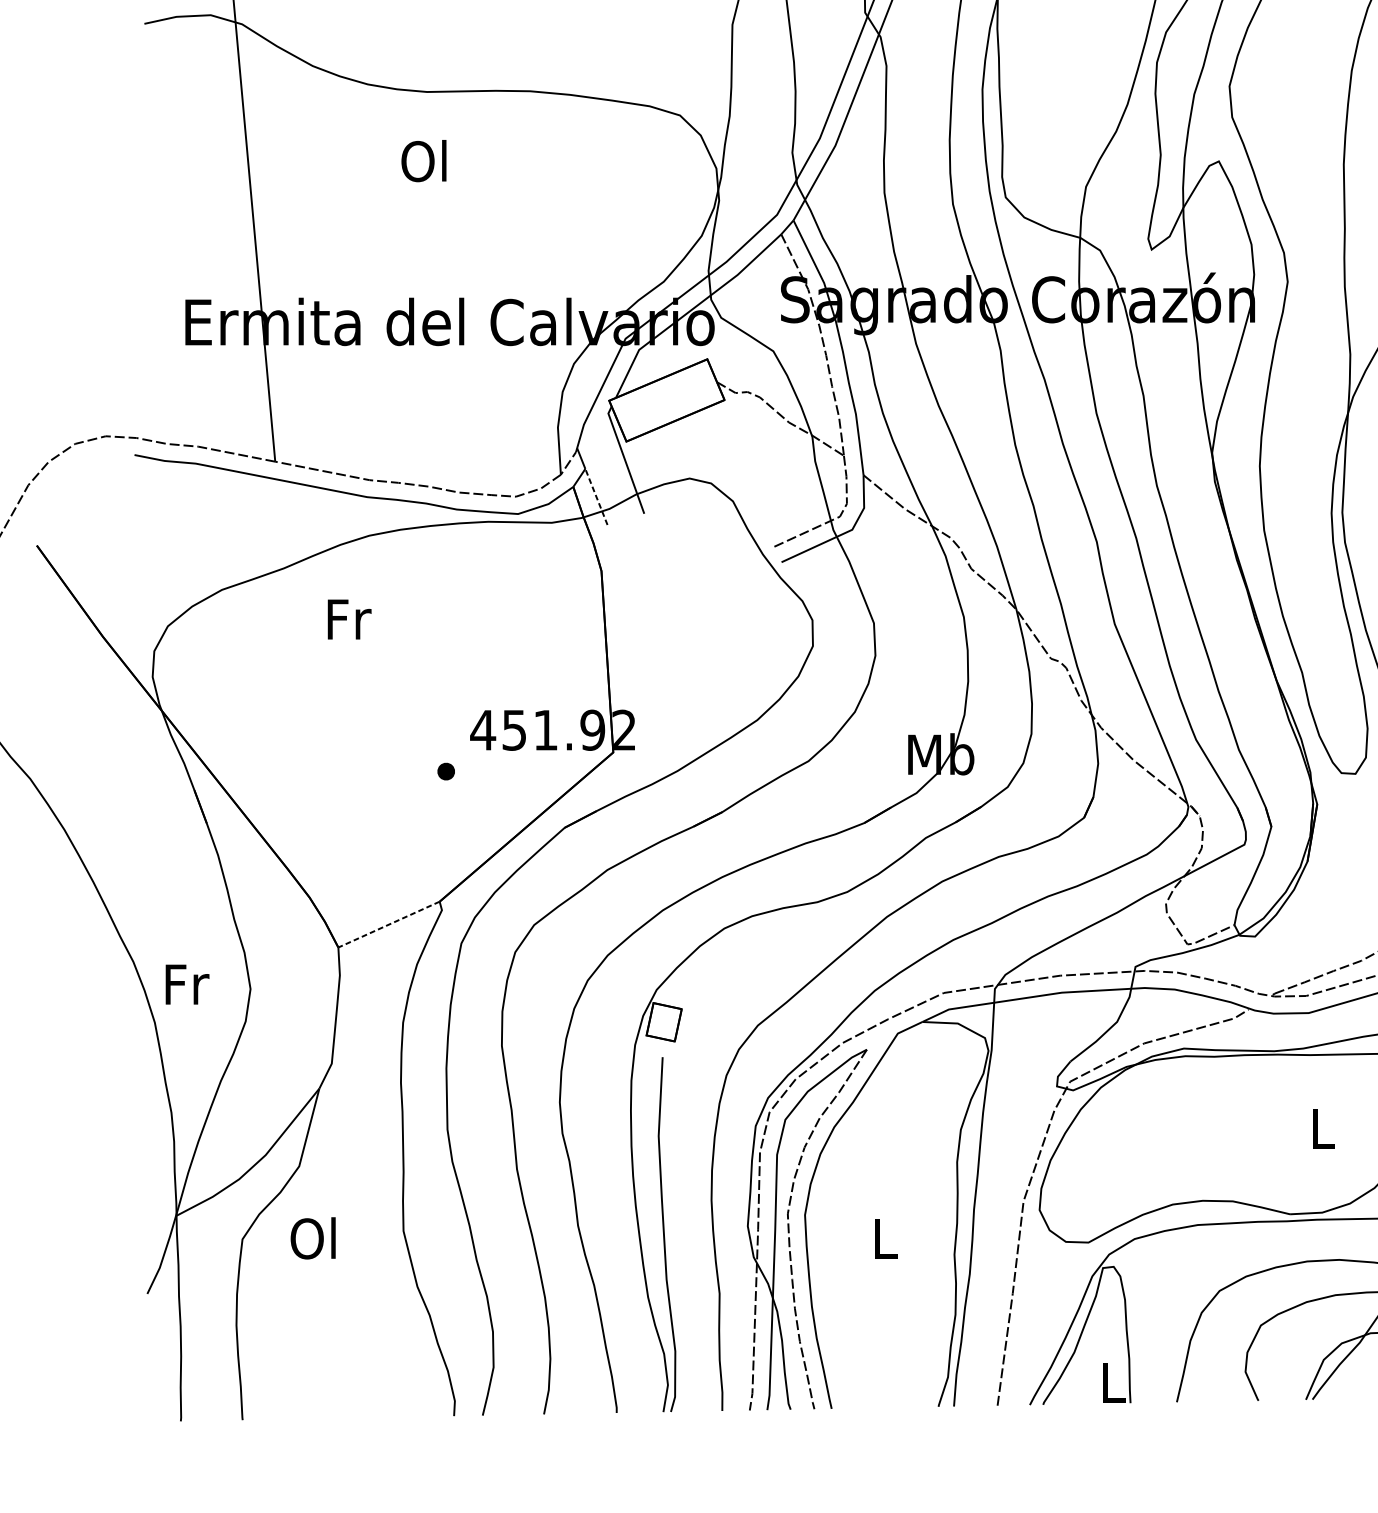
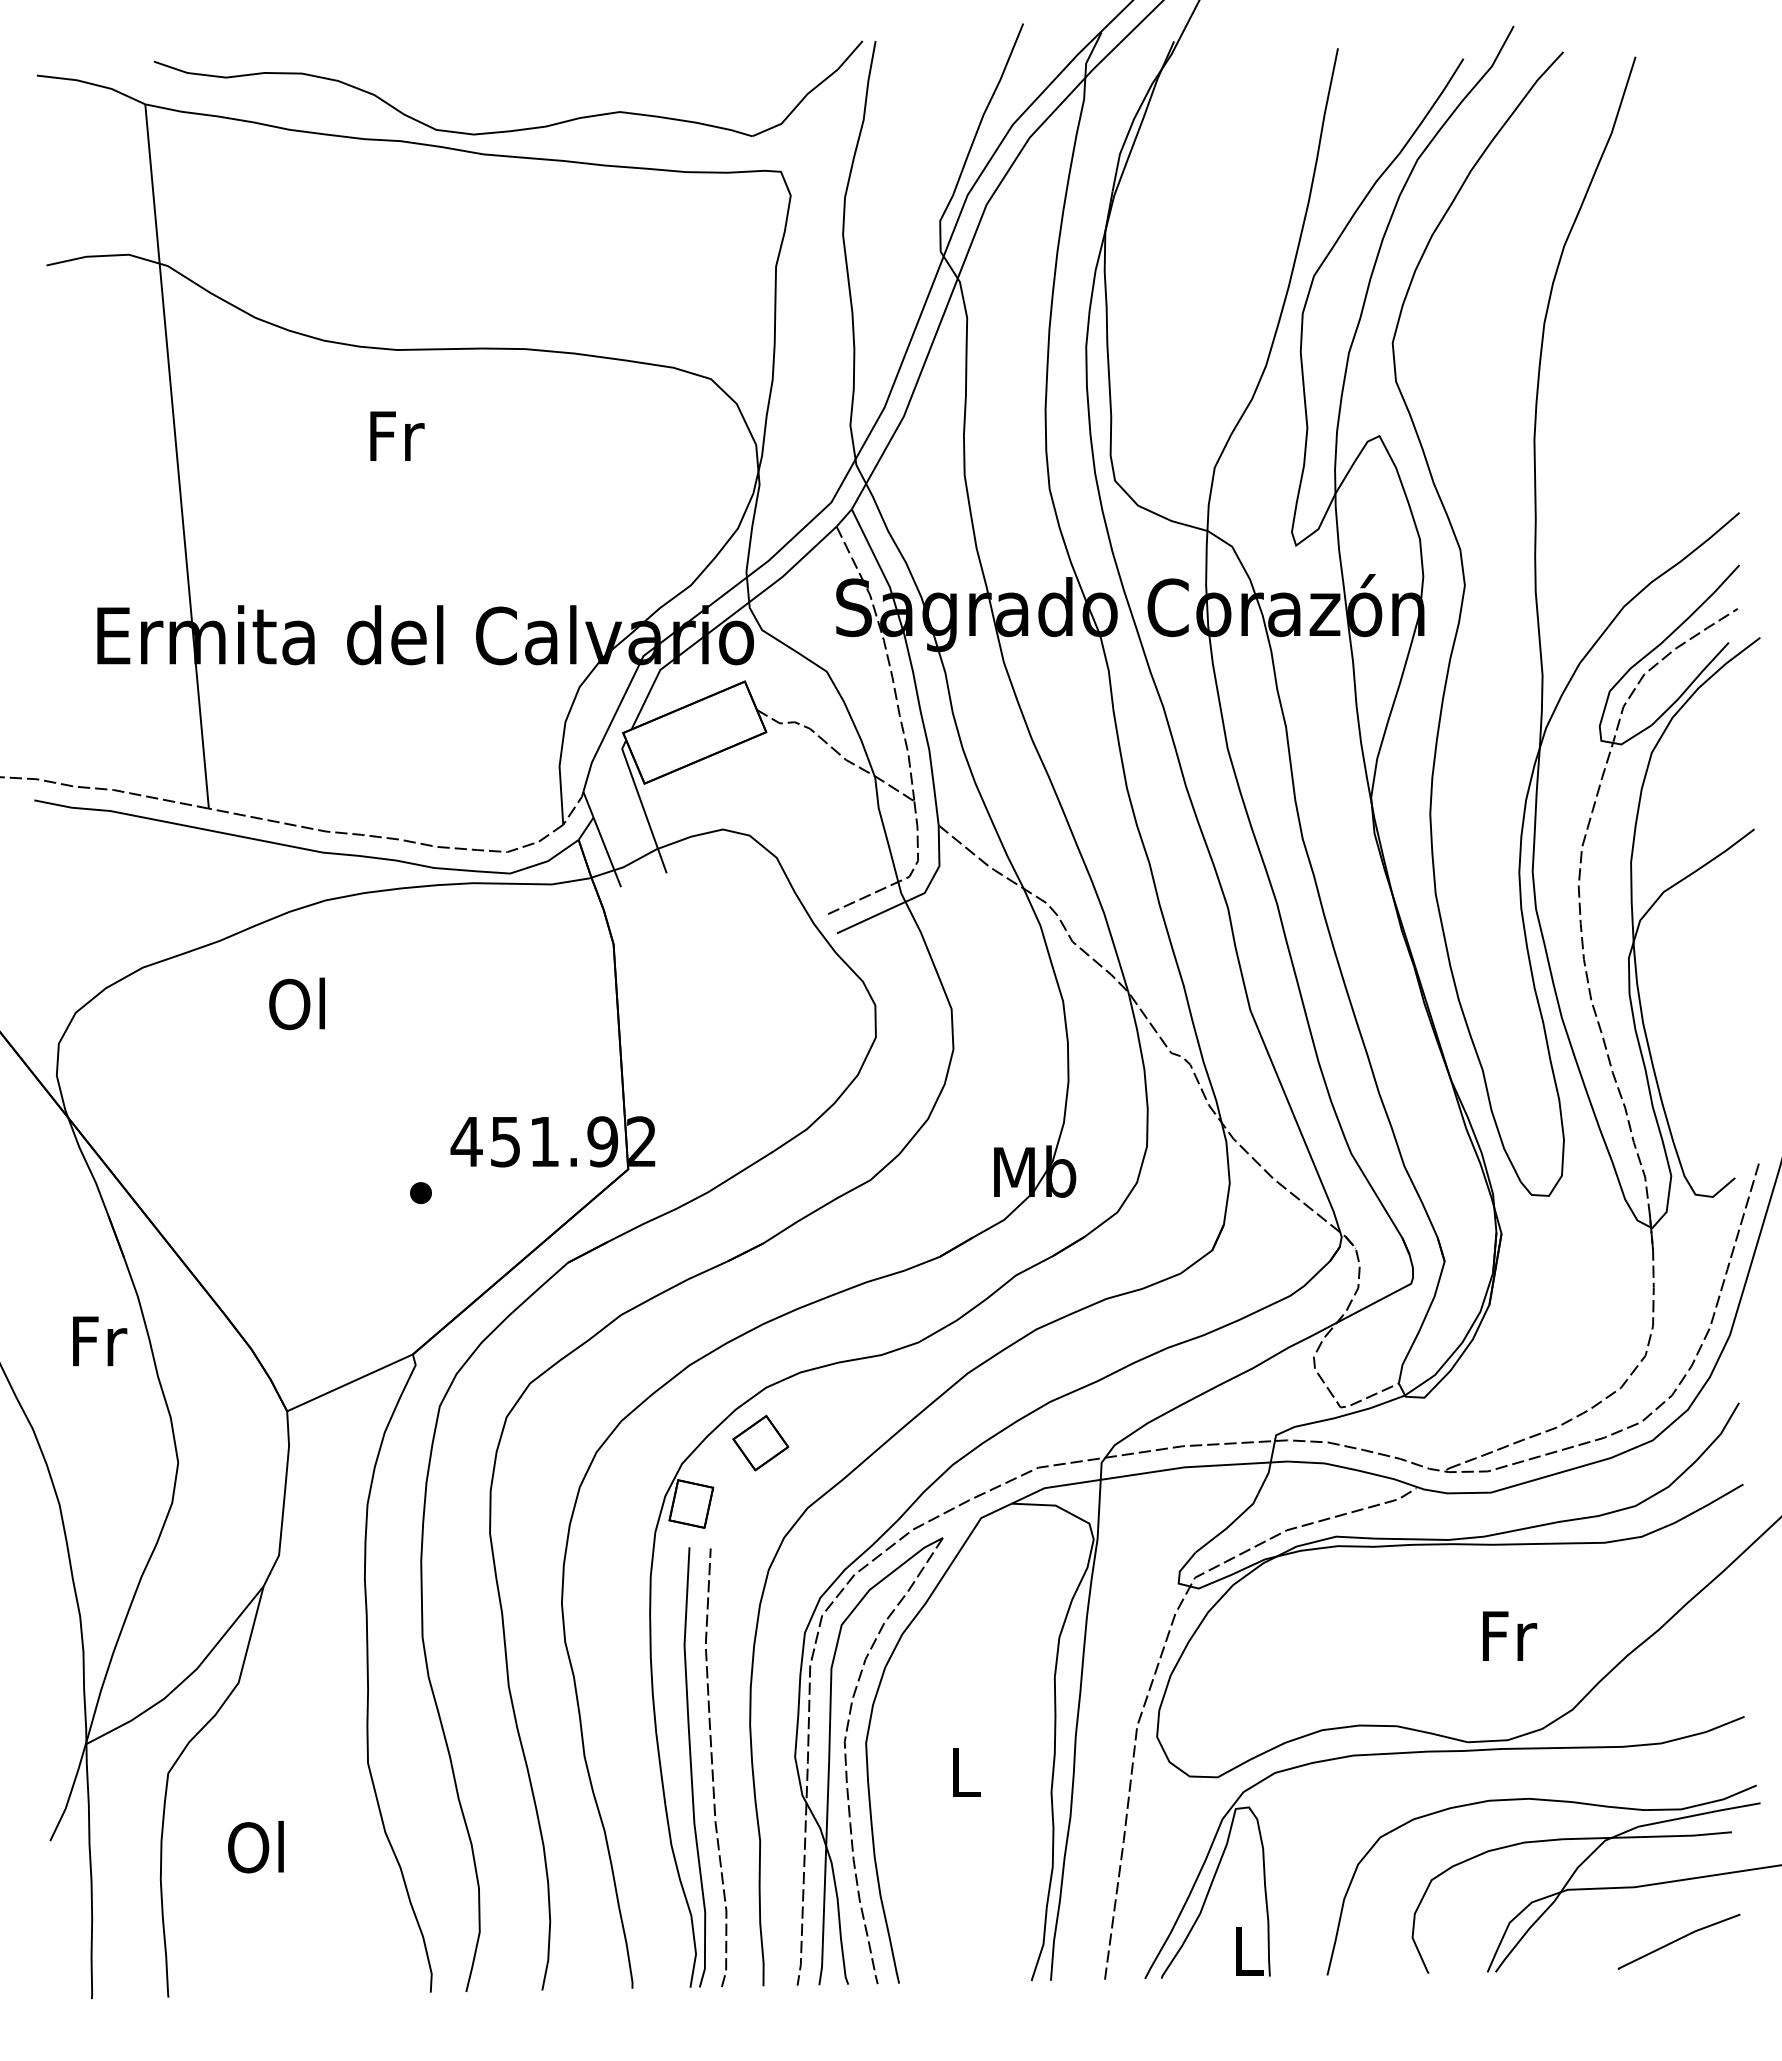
text: (424, 160) -> (394, 435), Ol -> Fr
line: (596, 496) -> (607, 851), dashed -> solid
text: (347, 618) -> (298, 1003), Fr -> Ol
line: (389, 924) -> (350, 1382), dashed -> solid
part: (719, 972) -> (760, 1442), added
text: (187, 984) -> (100, 1341), moved
text: (1324, 1128) -> (1510, 1635), L -> Fr
curve: (682, 1236) -> (713, 1769), added
text: (312, 1238) -> (255, 1847), moved

